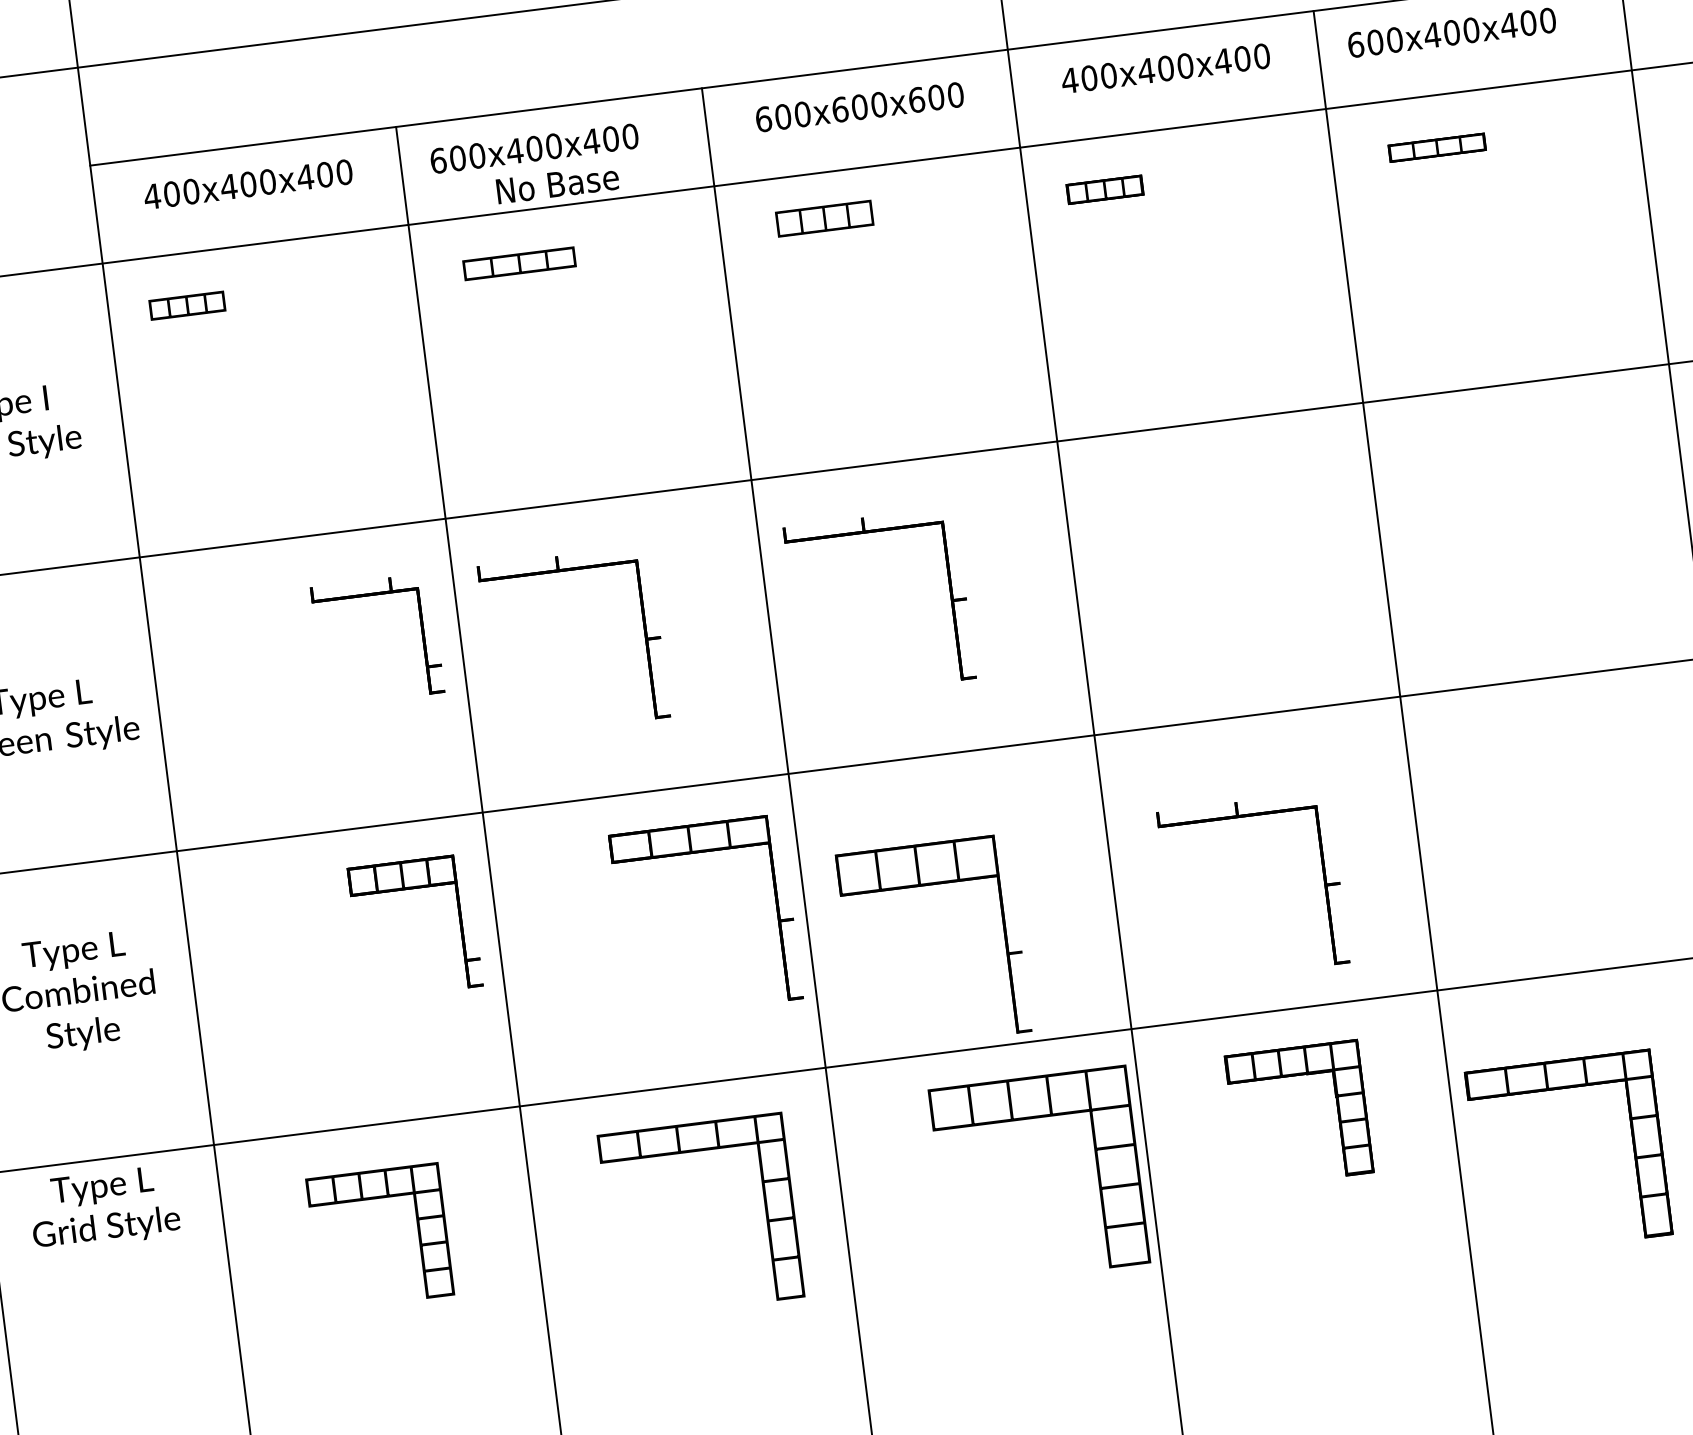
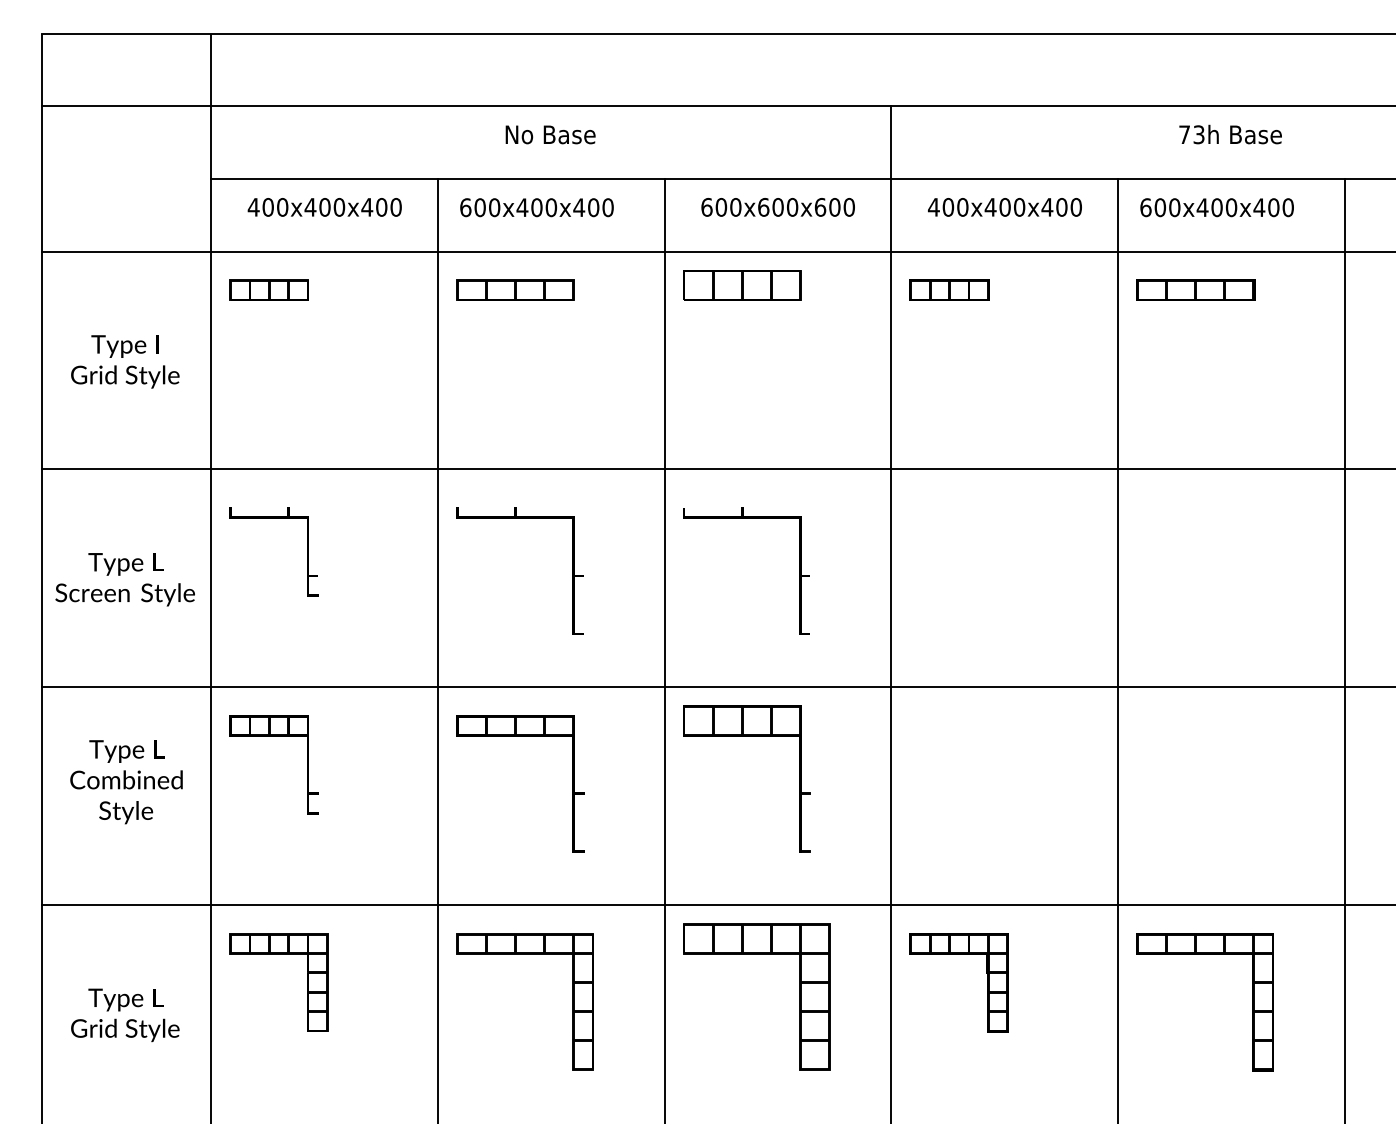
part: (1436, 146) -> (1195, 289), size x1.67
text: (557, 183) -> (550, 134), moved
part: (1104, 188) -> (949, 289), size x1.43
part: (825, 218) -> (742, 285), size x1.67
part: (519, 262) -> (515, 289), size x1.43
part: (186, 304) -> (268, 289), size x1.43
part: (370, 595) -> (273, 518), moved
part: (1243, 816) -> (992, 760), removed
part: (698, 852) -> (520, 736), moved
part: (925, 885) -> (746, 736), moved
part: (409, 889) -> (273, 736), moved
part: (1293, 1076) -> (958, 954), moved
part: (1559, 1089) -> (1204, 954), moved
part: (1031, 1118) -> (756, 954), moved
part: (692, 1152) -> (524, 954), moved
part: (374, 1199) -> (278, 954), moved
text: (104, 1208) -> (125, 1015), moved

